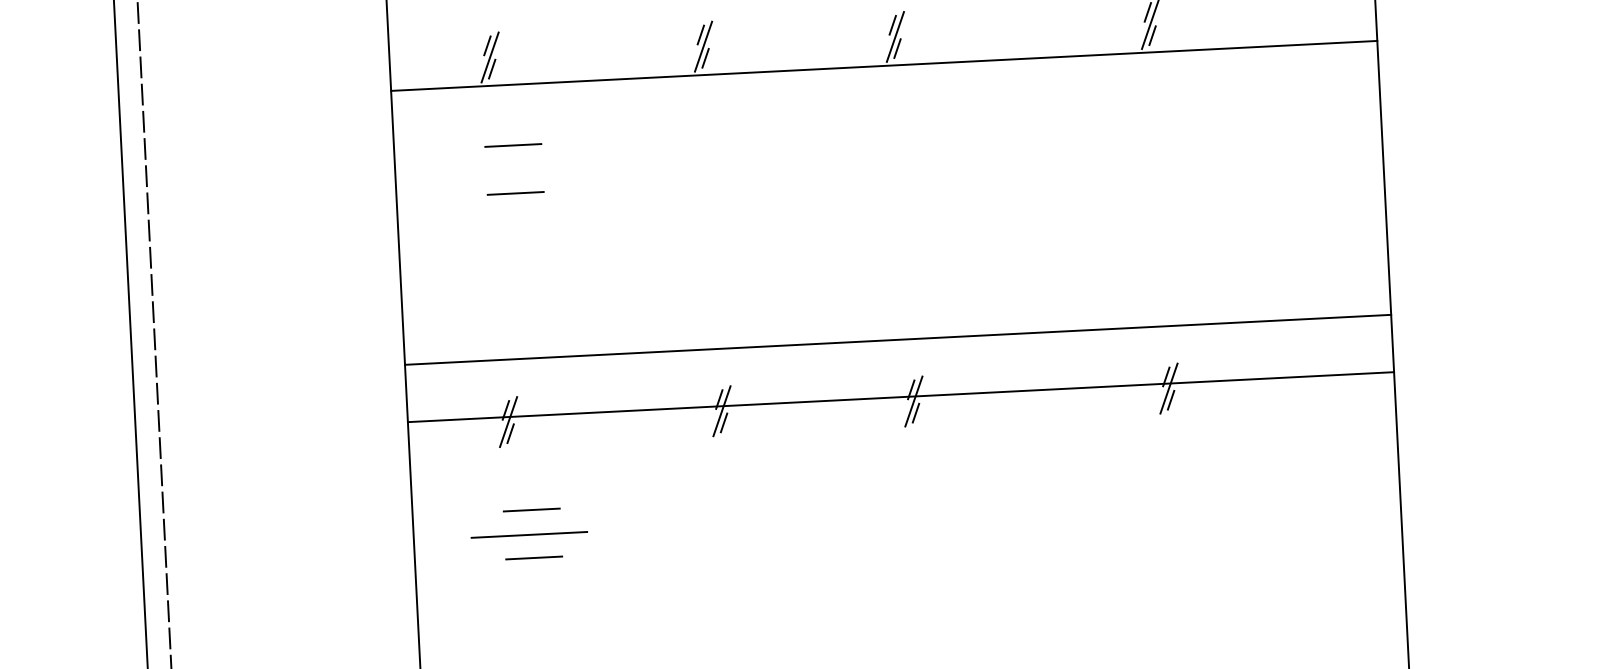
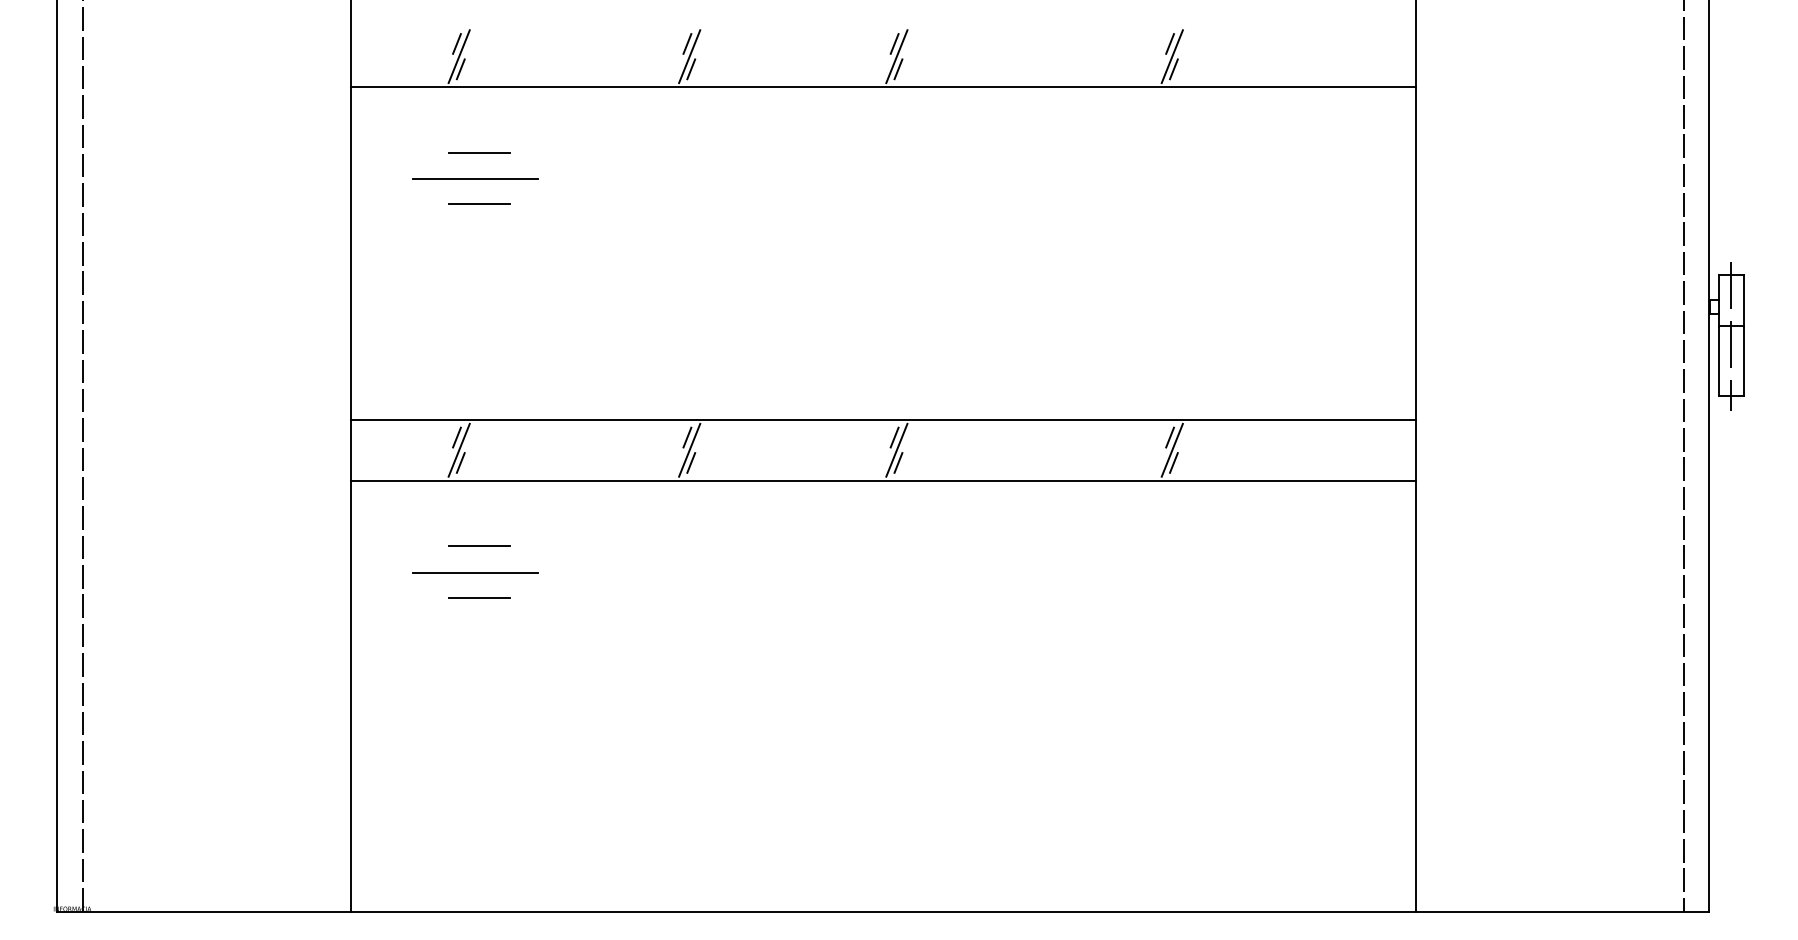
line: (510, 170) -> (475, 179), added
line: (897, 340) -> (882, 420), moved
line: (900, 396) -> (882, 480), moved

